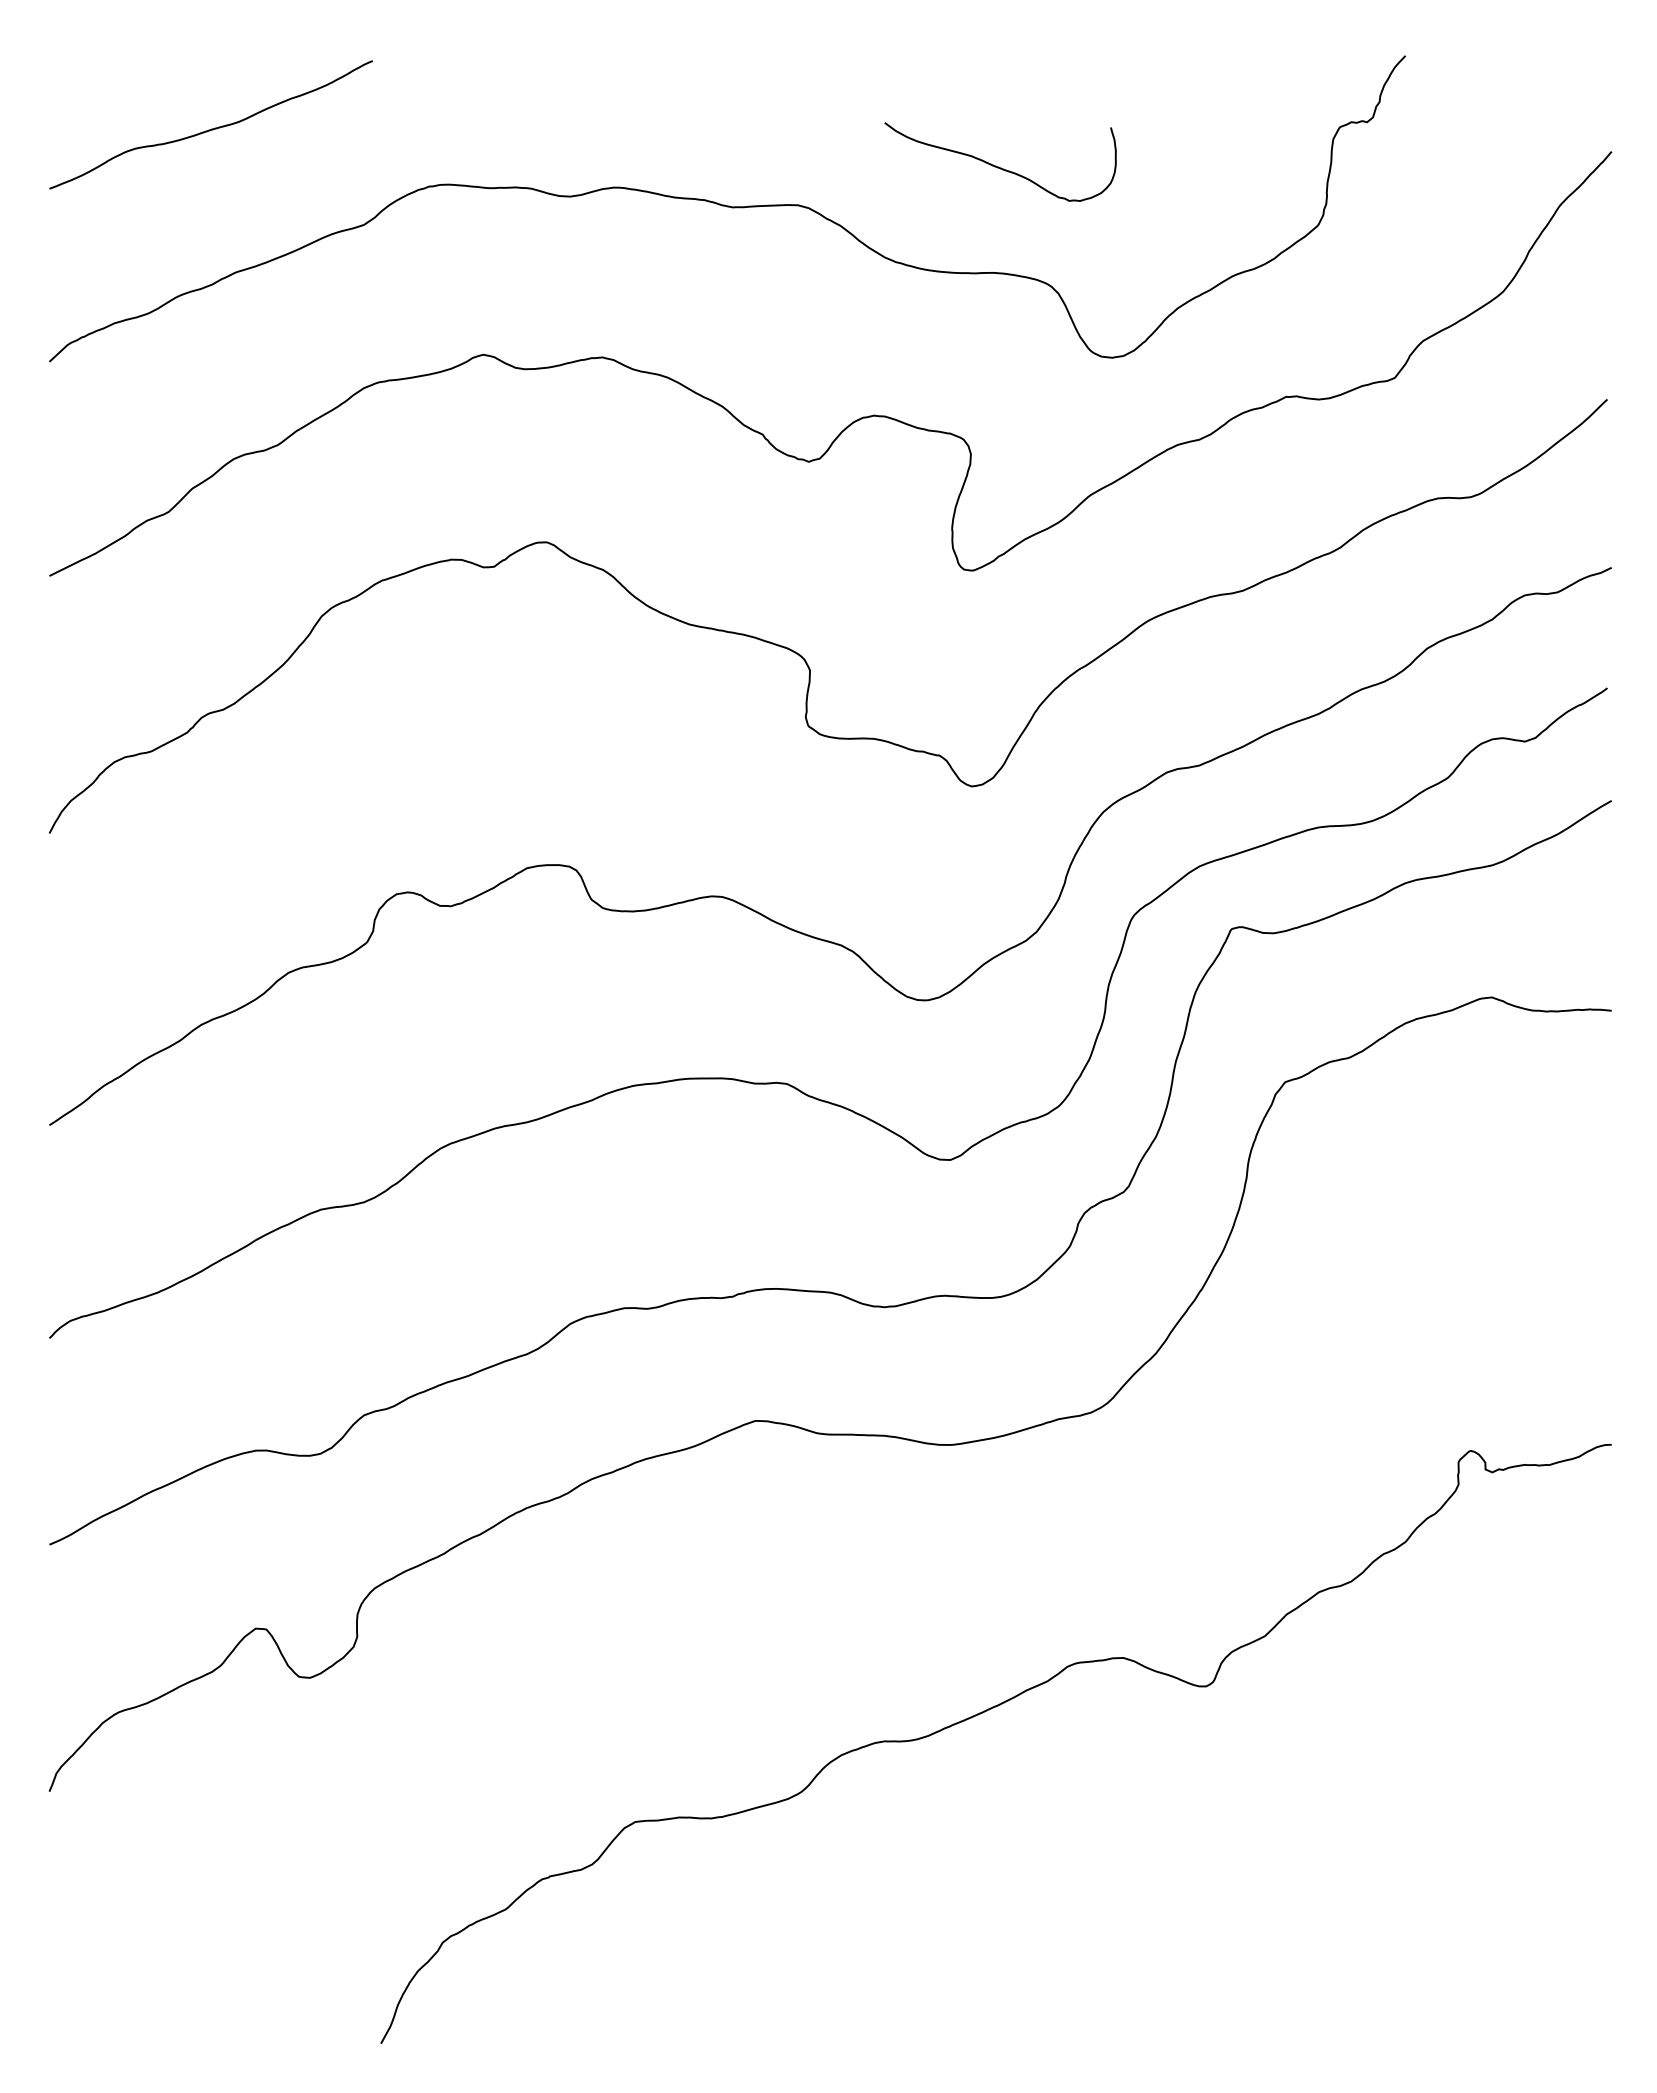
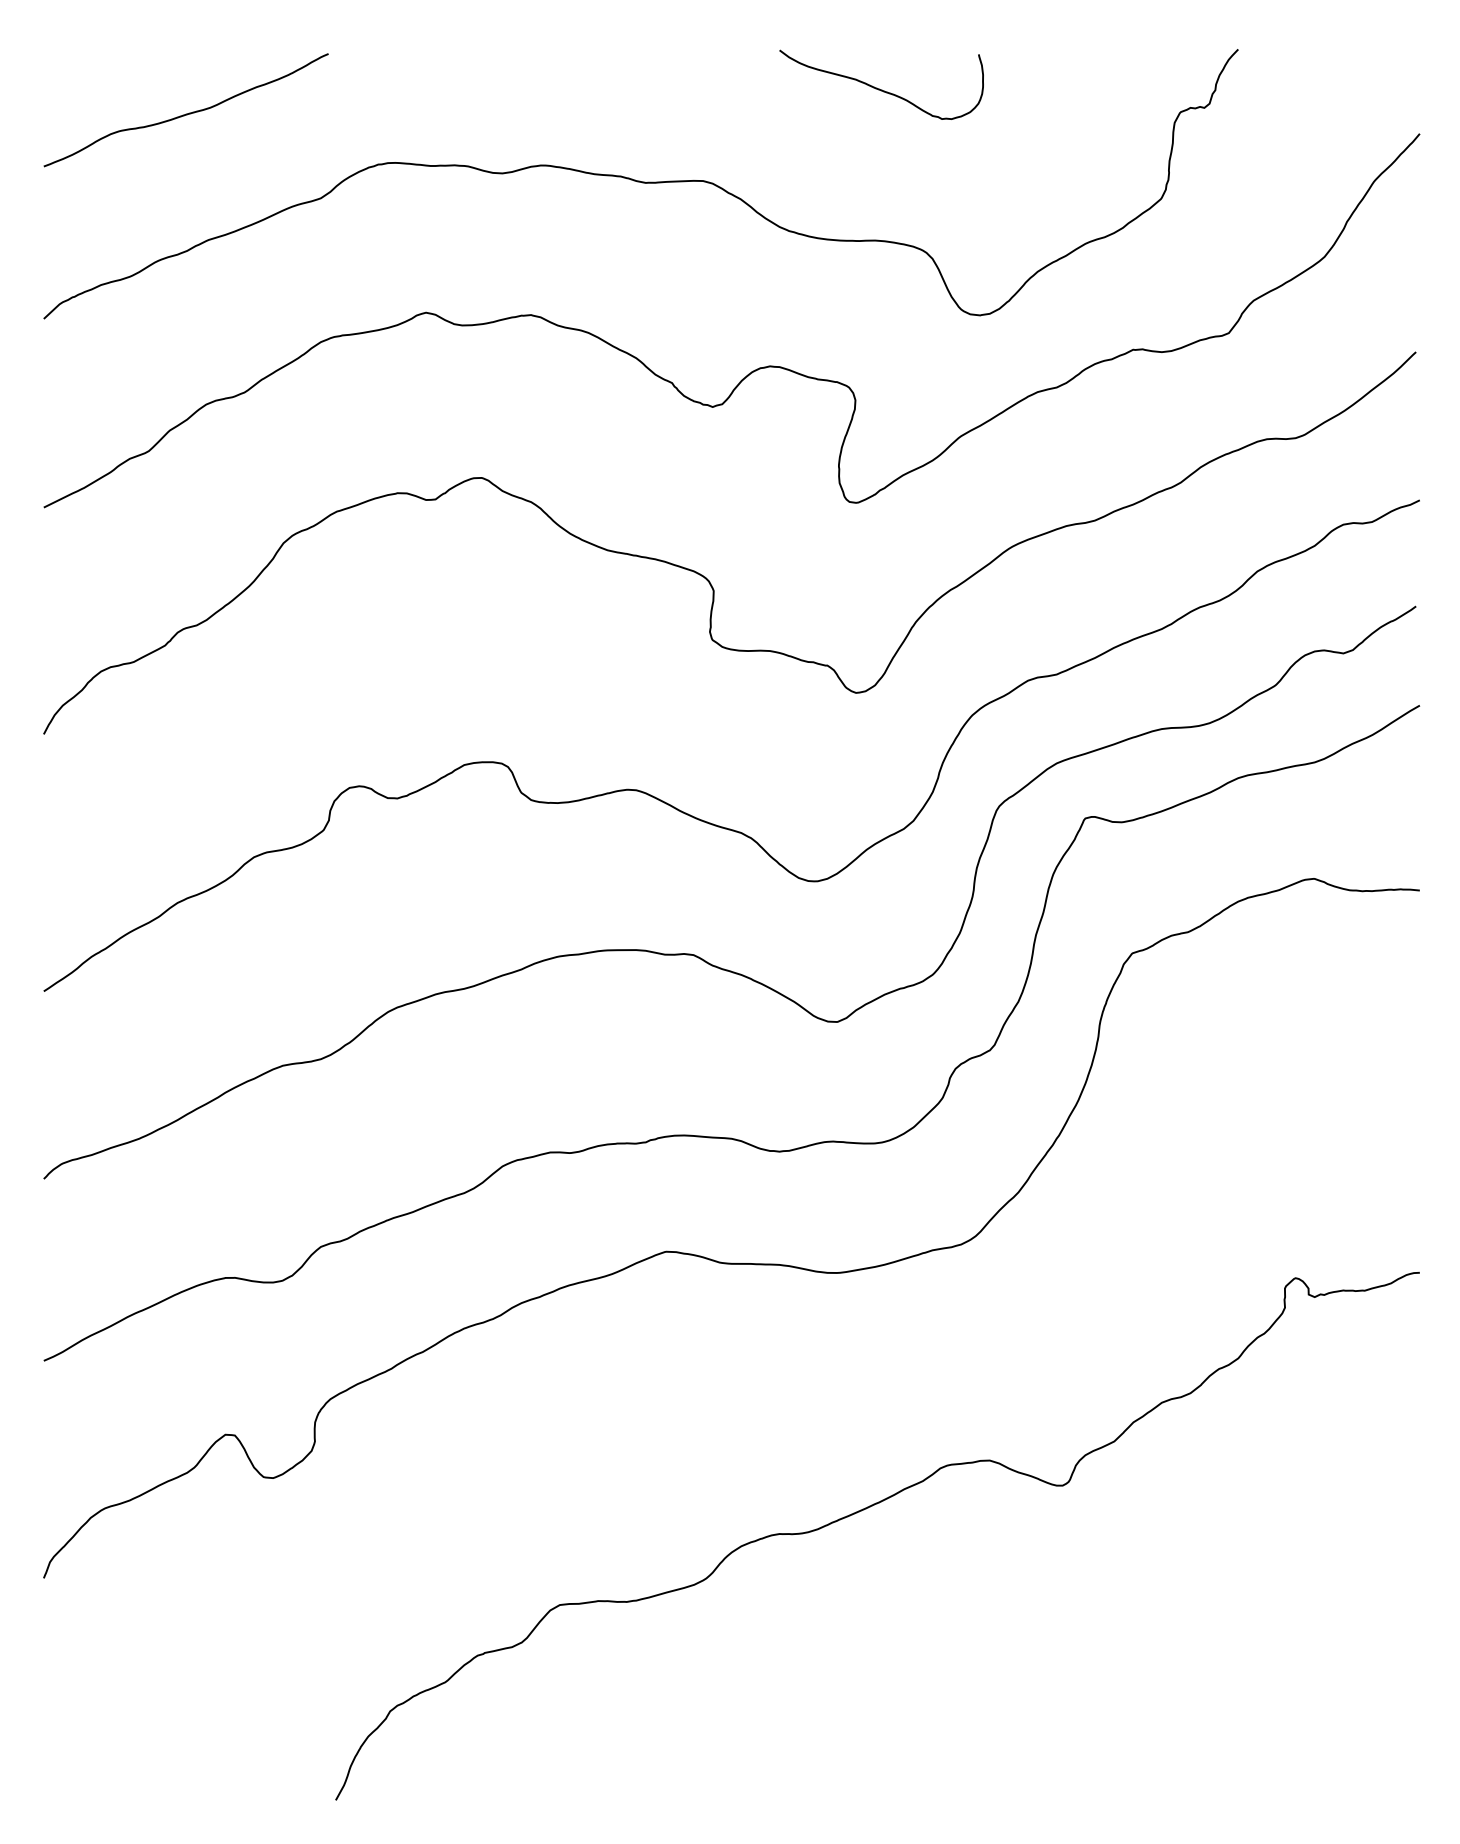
curve: (998, 166) -> (879, 88), moved

